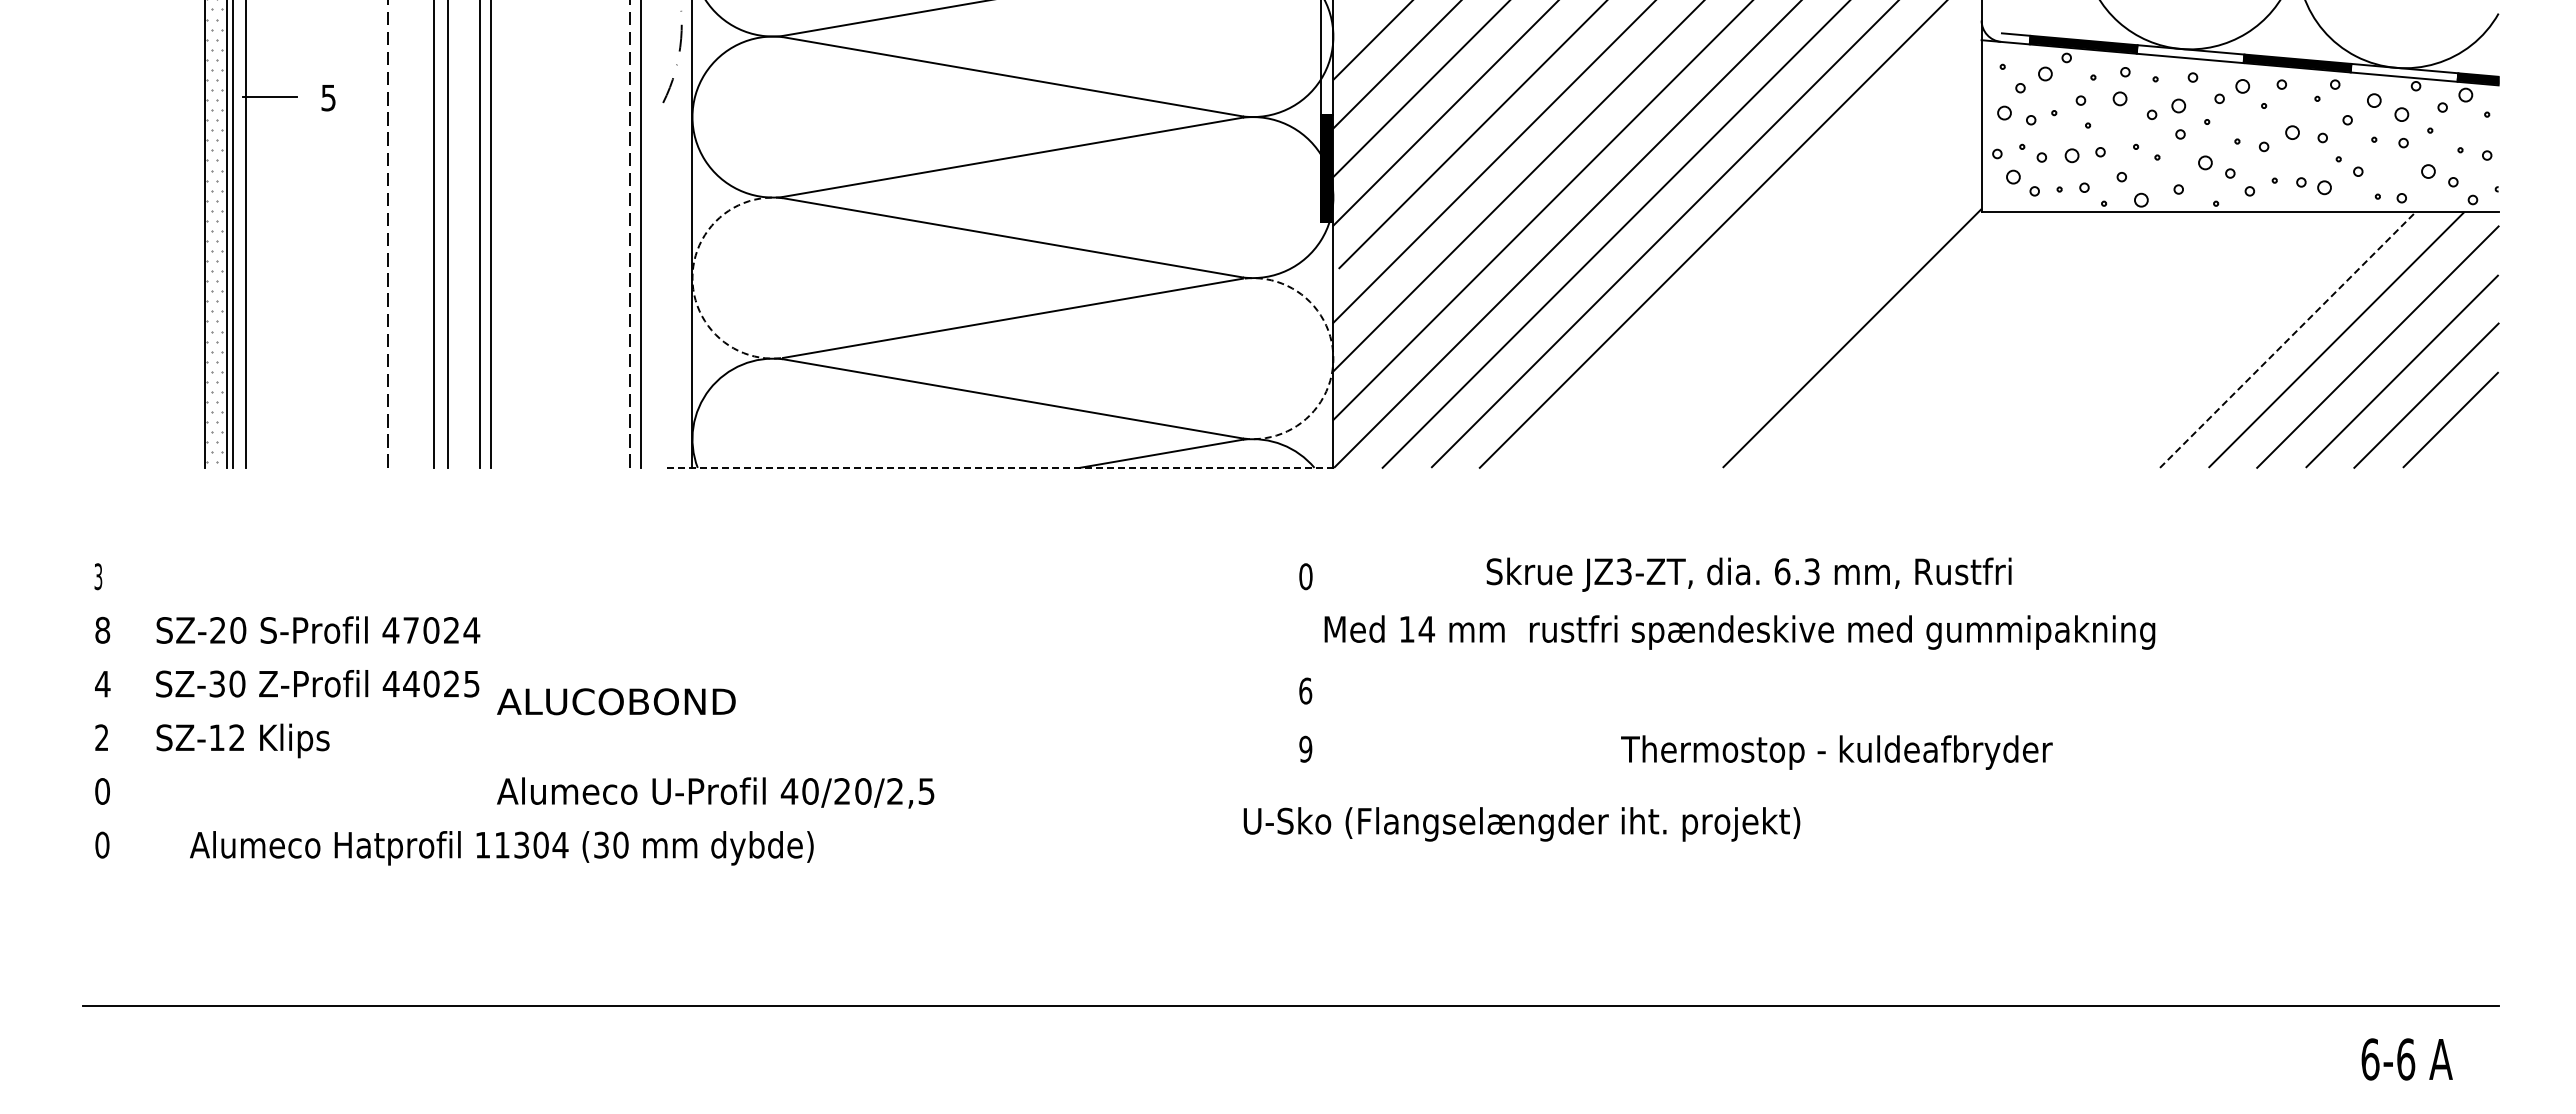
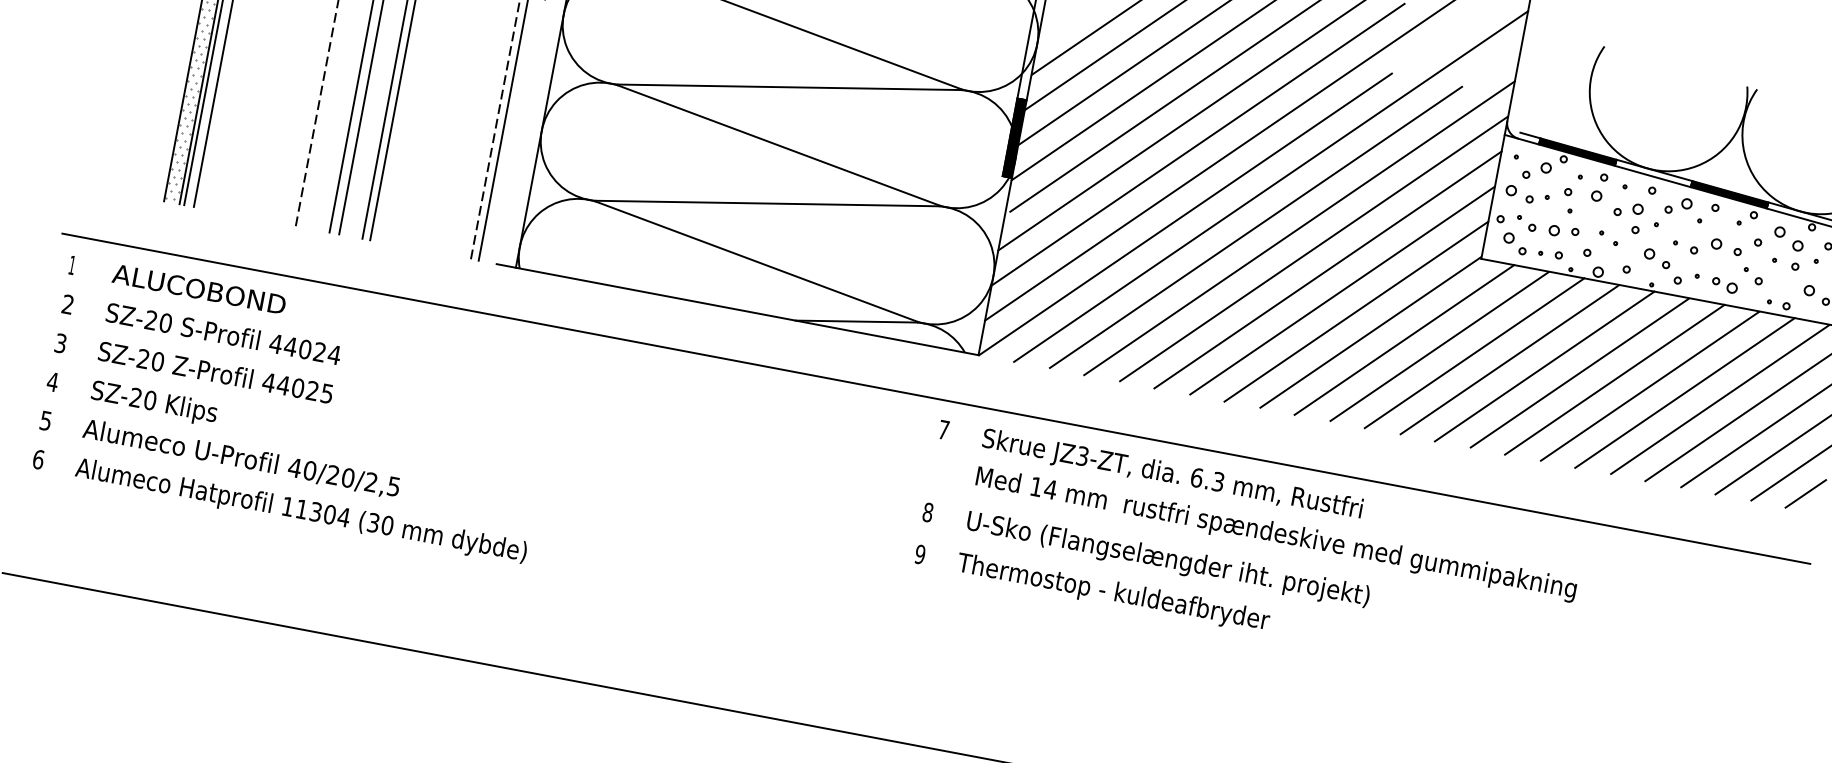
line: (1754, 240) -> (1313, 248), added
line: (1779, 265) -> (1328, 269), added
arc: (692, 278) -> (541, 131), dashed -> solid
line: (1803, 289) -> (1342, 290), added
line: (1827, 313) -> (1356, 311), added
line: (1899, 339) -> (1404, 339), added
line: (1947, 339) -> (1439, 346), added
line: (1996, 339) -> (1474, 352), added
line: (2044, 339) -> (1509, 359), added
line: (2093, 339) -> (1544, 366), added
line: (2142, 339) -> (1580, 372), added
line: (2190, 339) -> (1614, 379), added
line: (2239, 339) -> (1650, 386), added
line: (2287, 339) -> (1684, 392), dashed -> solid
arc: (1333, 358) -> (993, 276), dashed -> solid
line: (2474, 443) -> (1805, 493), added
line: (999, 467) -> (737, 309), dashed -> solid
line: (1287, 536) -> (936, 398), added
text: (1748, 574) -> (1171, 475), moved
text: (98, 576) -> (72, 265), 3 -> 1
text: (1305, 576) -> (943, 429), 0 -> 7
text: (102, 630) -> (67, 304), 8 -> 2
text: (410, 630) -> (290, 346), 47024 -> 44024
text: (1739, 632) -> (1275, 534), moved
text: (102, 683) -> (60, 342), 4 -> 3
text: (216, 683) -> (142, 358), SZ-30 -> SZ-20
text: (1305, 690) -> (928, 512), 6 -> 8
text: (616, 701) -> (199, 289), moved
text: (101, 737) -> (52, 381), 2 -> 4
text: (226, 737) -> (142, 398), SZ-12 -> SZ-20
text: (1836, 752) -> (1113, 593), moved
text: (102, 791) -> (45, 420), 0 -> 5
text: (715, 792) -> (241, 458), moved
text: (1521, 824) -> (1167, 560), moved
text: (102, 844) -> (38, 459), 0 -> 6
text: (501, 848) -> (300, 511), moved

